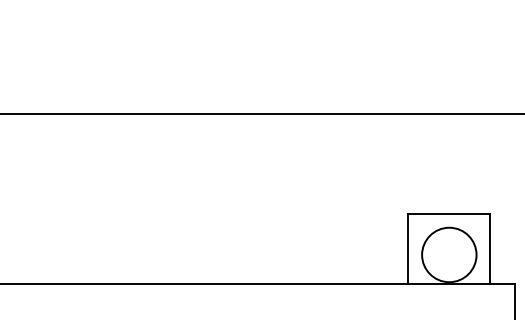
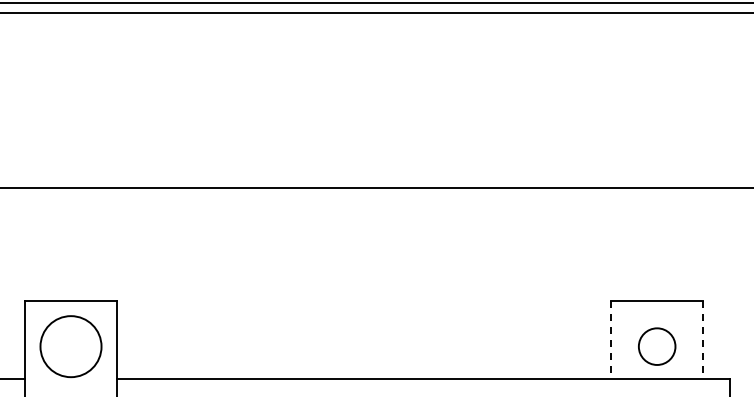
line: (408, 249) -> (611, 340), solid -> dashed
line: (489, 249) -> (702, 340), solid -> dashed
circle: (448, 254) -> (656, 346), size x0.6

